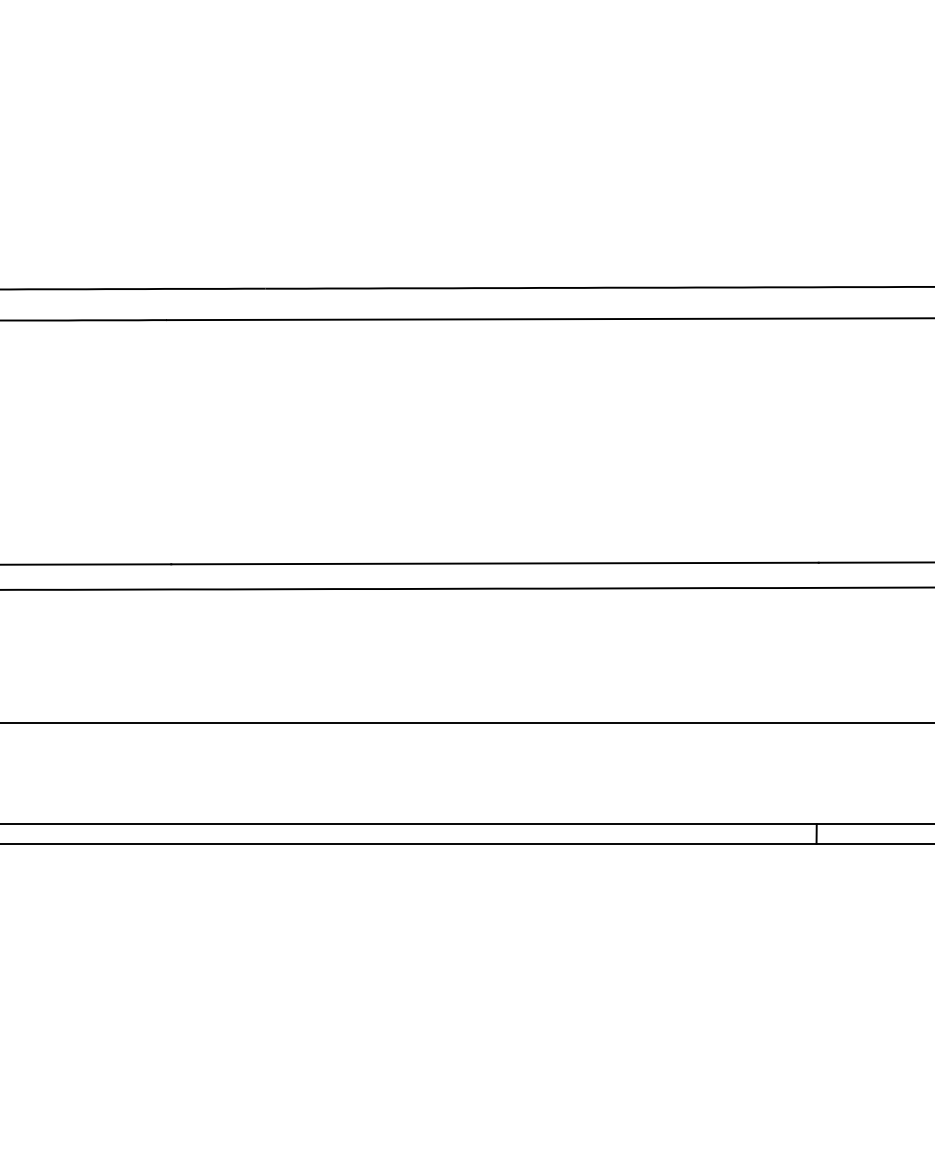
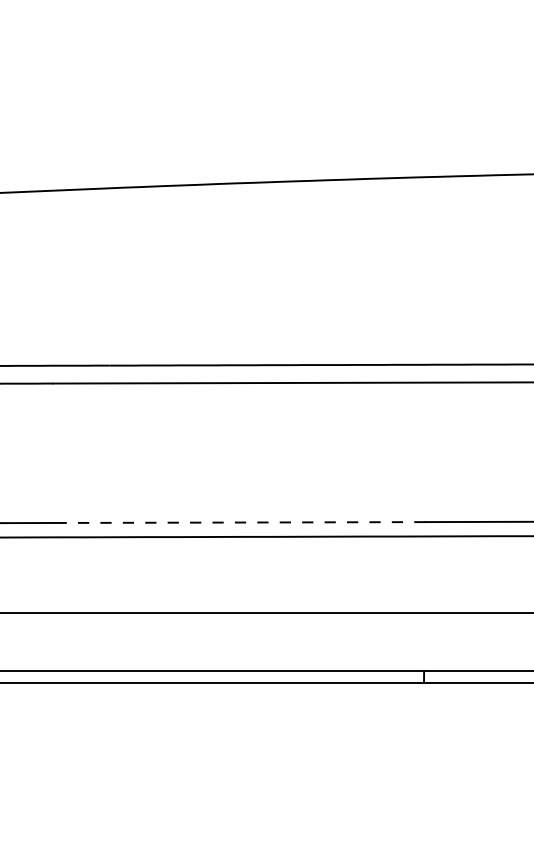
line: (495, 563) -> (240, 522), solid -> dashed

